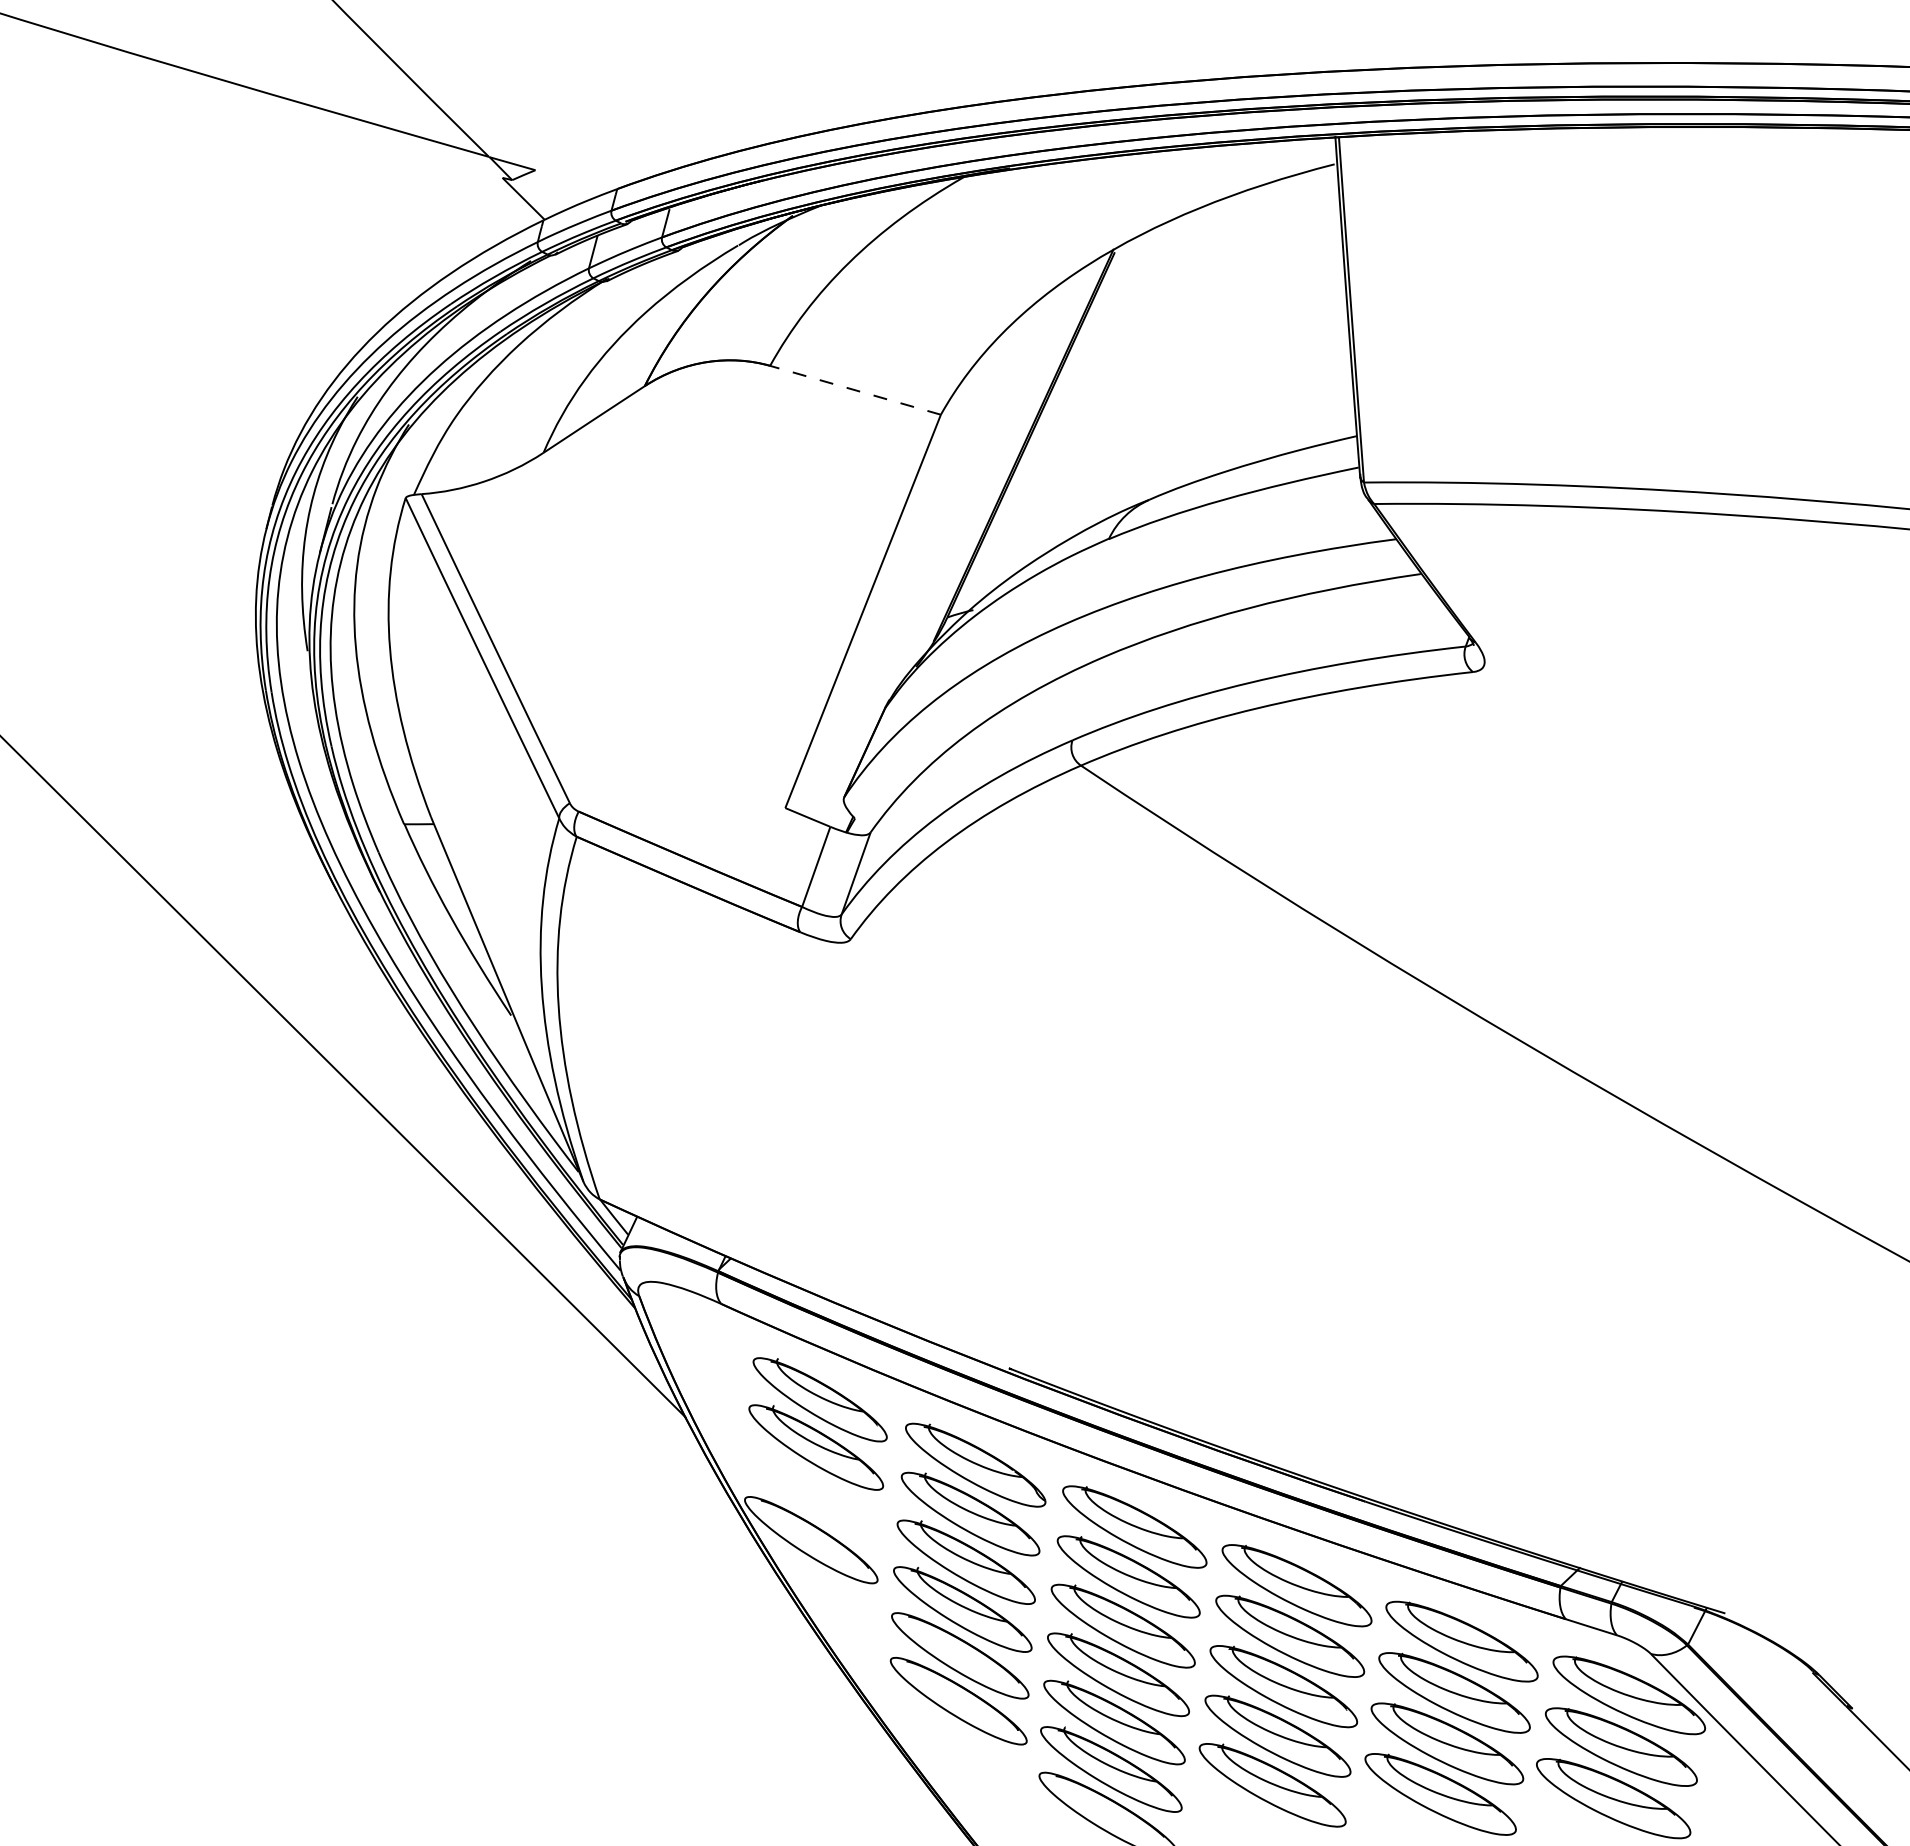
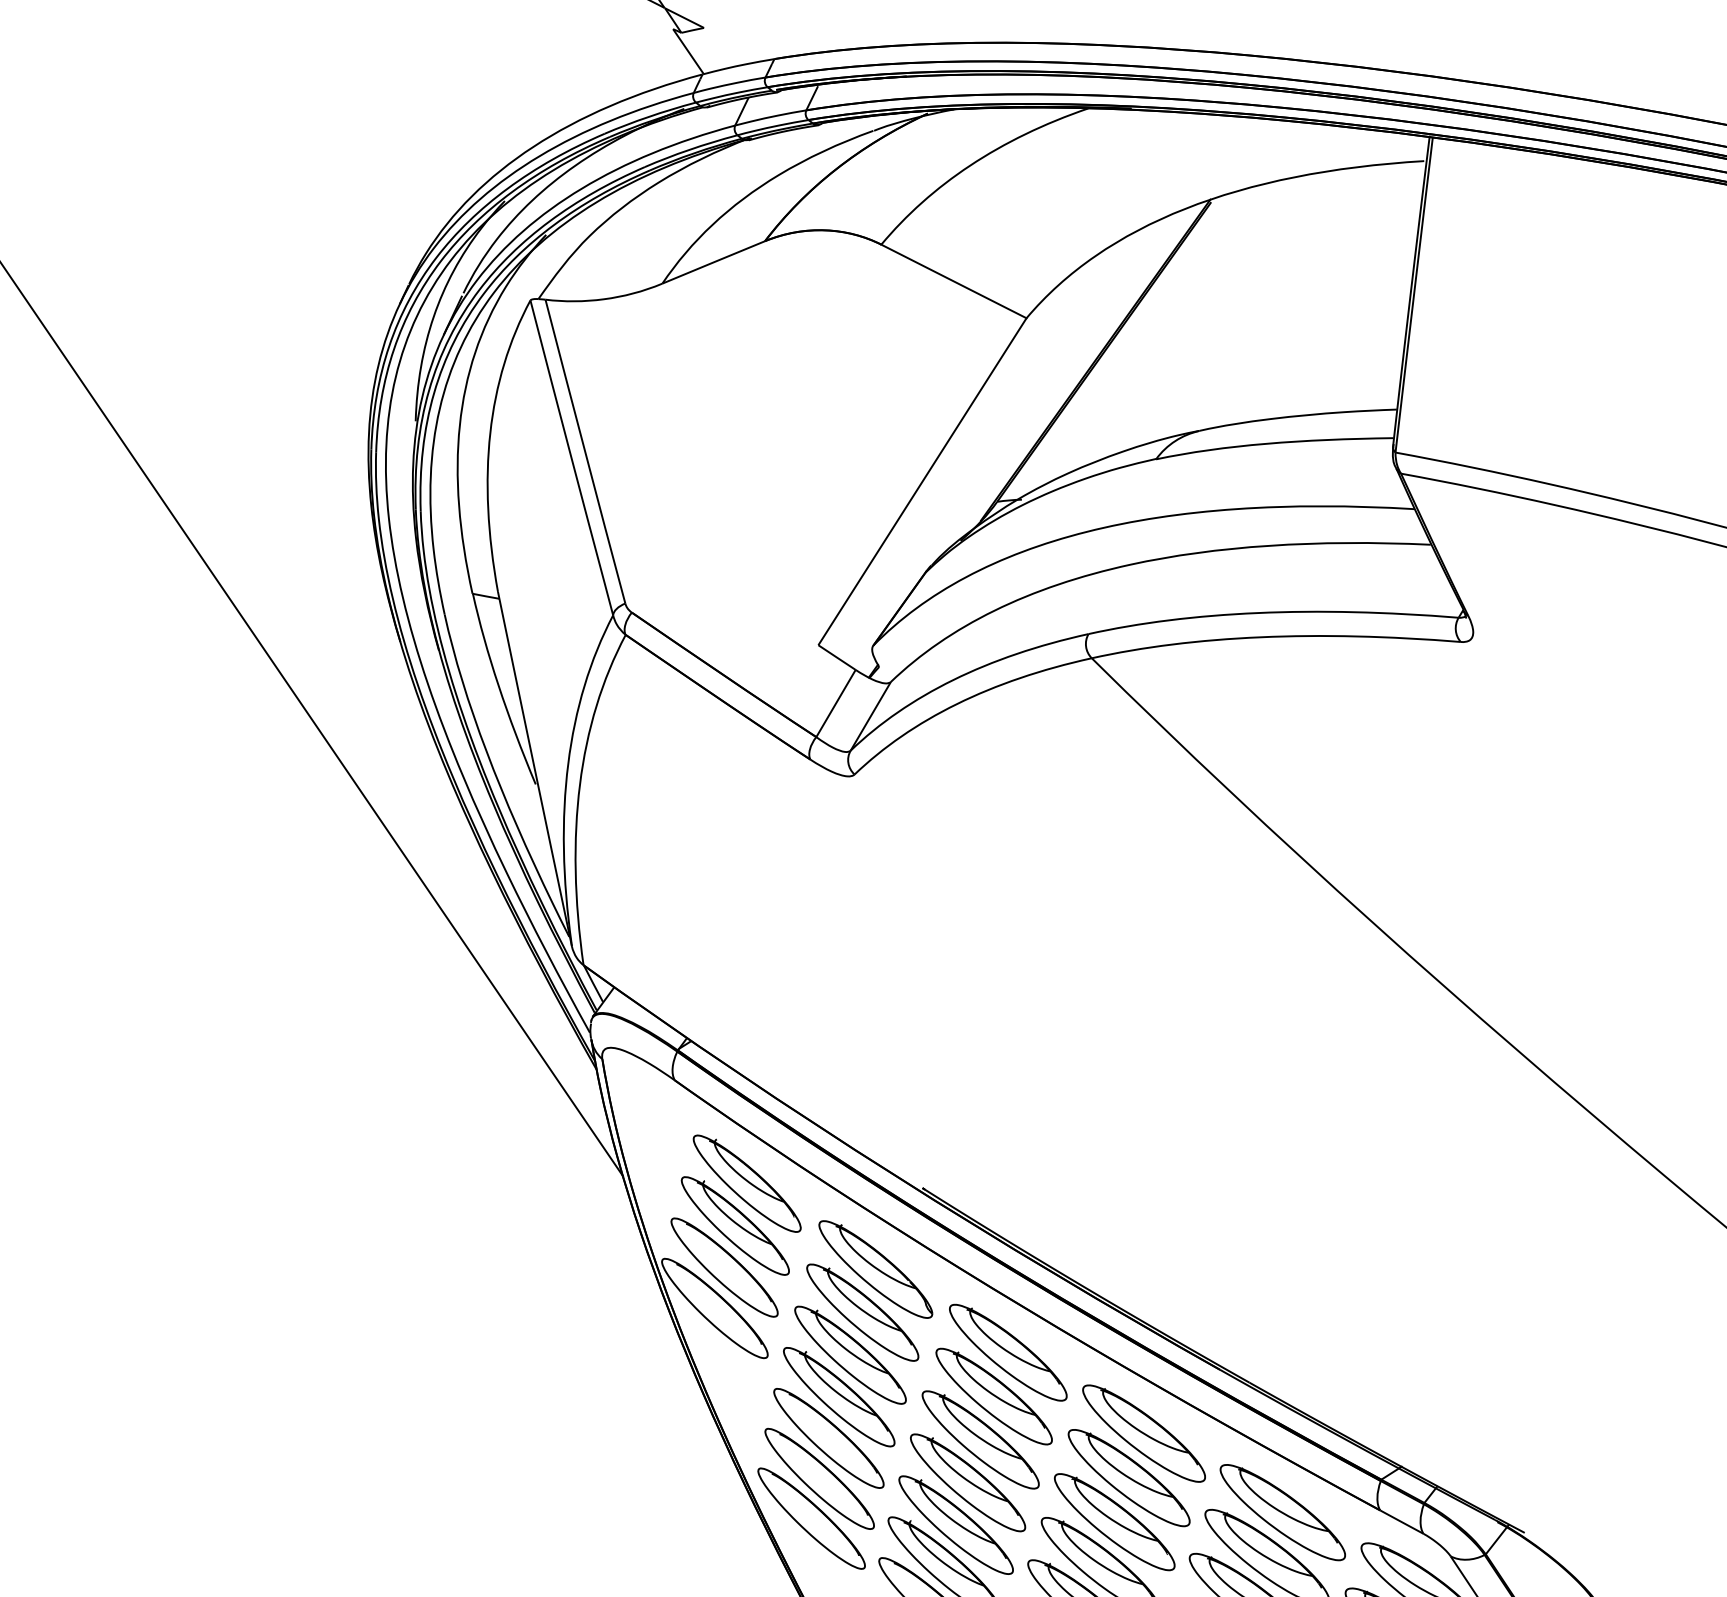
line: (855, 390) -> (953, 281), dashed -> solid
part: (812, 1493) -> (724, 1266), added
part: (958, 1745) -> (811, 1518), added

